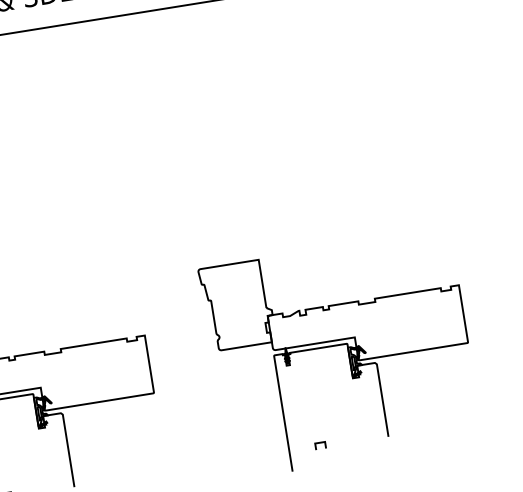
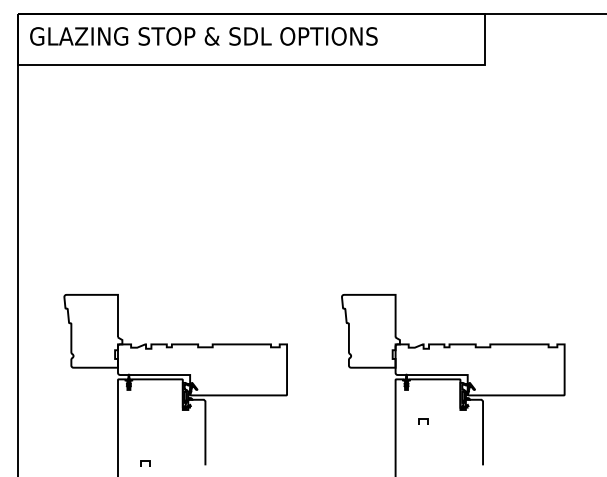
line: (320, 443) -> (423, 419), moved

